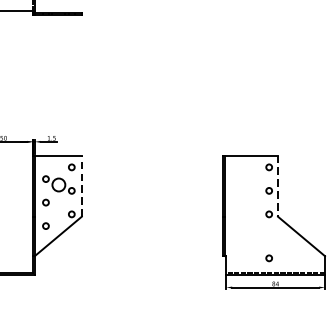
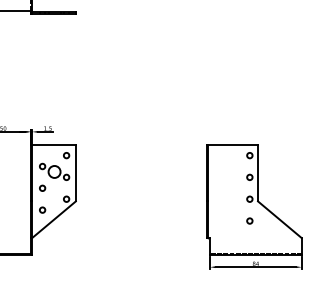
line: (81, 185) -> (75, 172), dashed -> solid
line: (278, 186) -> (258, 173), dashed -> solid
circle: (268, 257) -> (249, 220), moved

